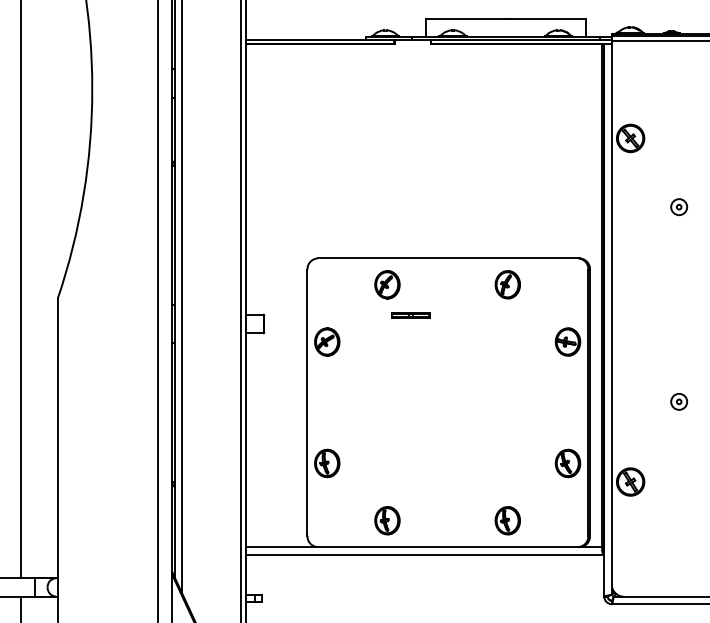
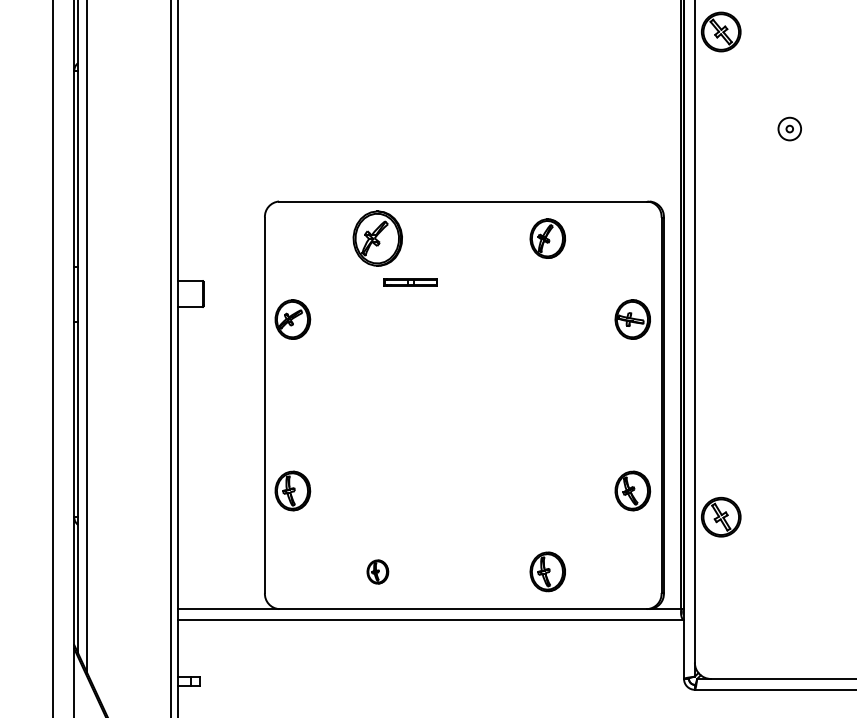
part: (387, 284) -> (377, 238), size x1.4
part: (679, 401) -> (790, 403), removed
part: (387, 520) -> (377, 571), size x0.6

